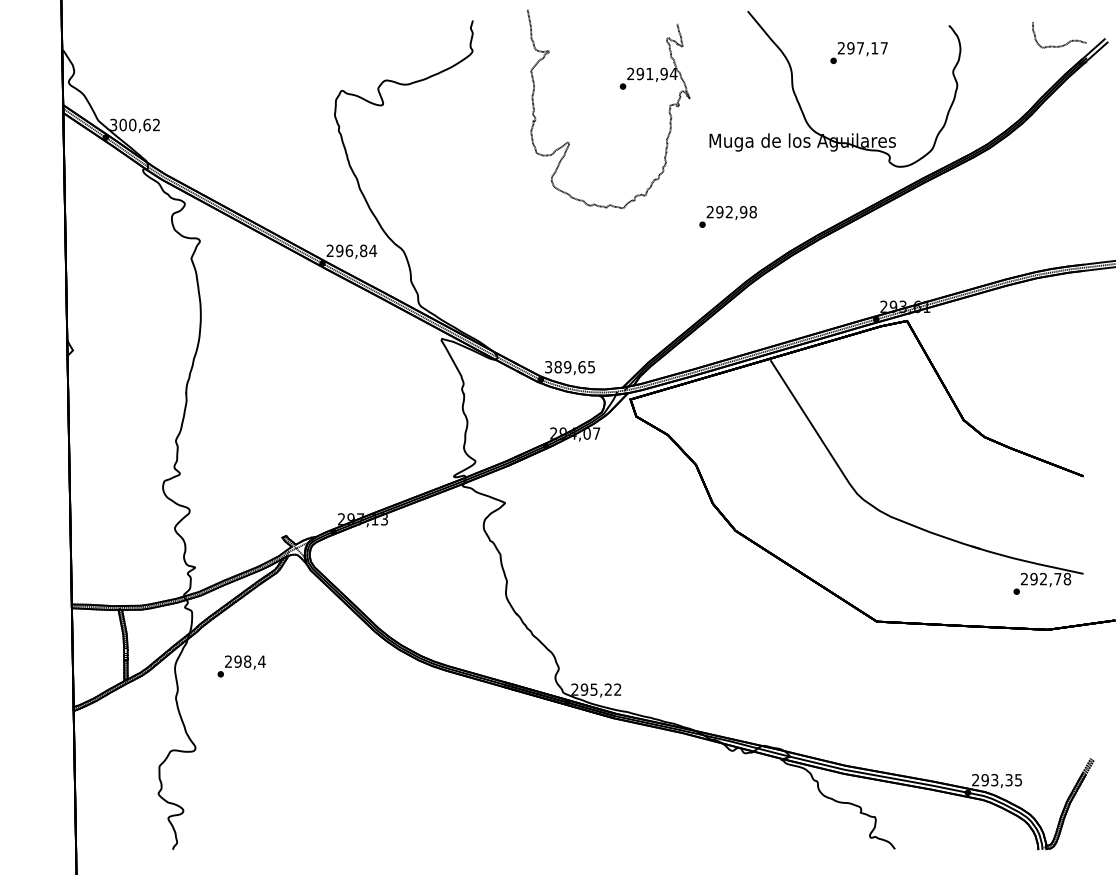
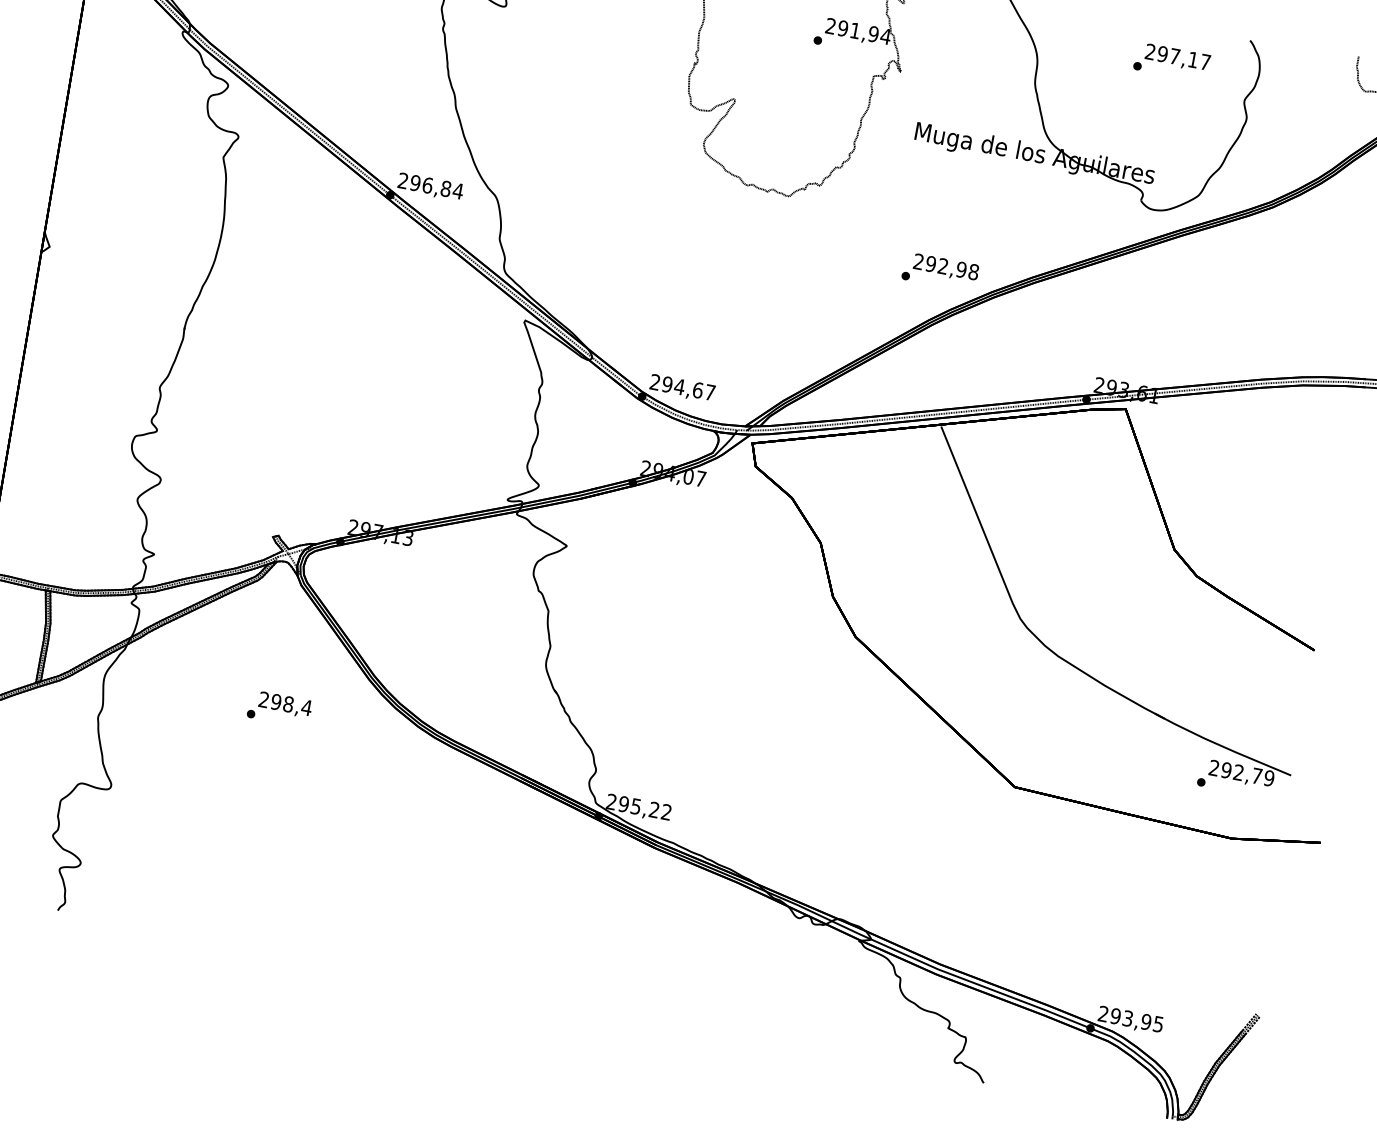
text: (858, 52) -> (1171, 61), moved
text: (727, 216) -> (939, 271), moved
text: (569, 367) -> (681, 387), 389,65 -> 294,67
text: (1067, 579) -> (1269, 778), 292,78 -> 292,79
text: (241, 666) -> (279, 709), moved
text: (1008, 780) -> (1145, 1022), 293,35 -> 293,95

